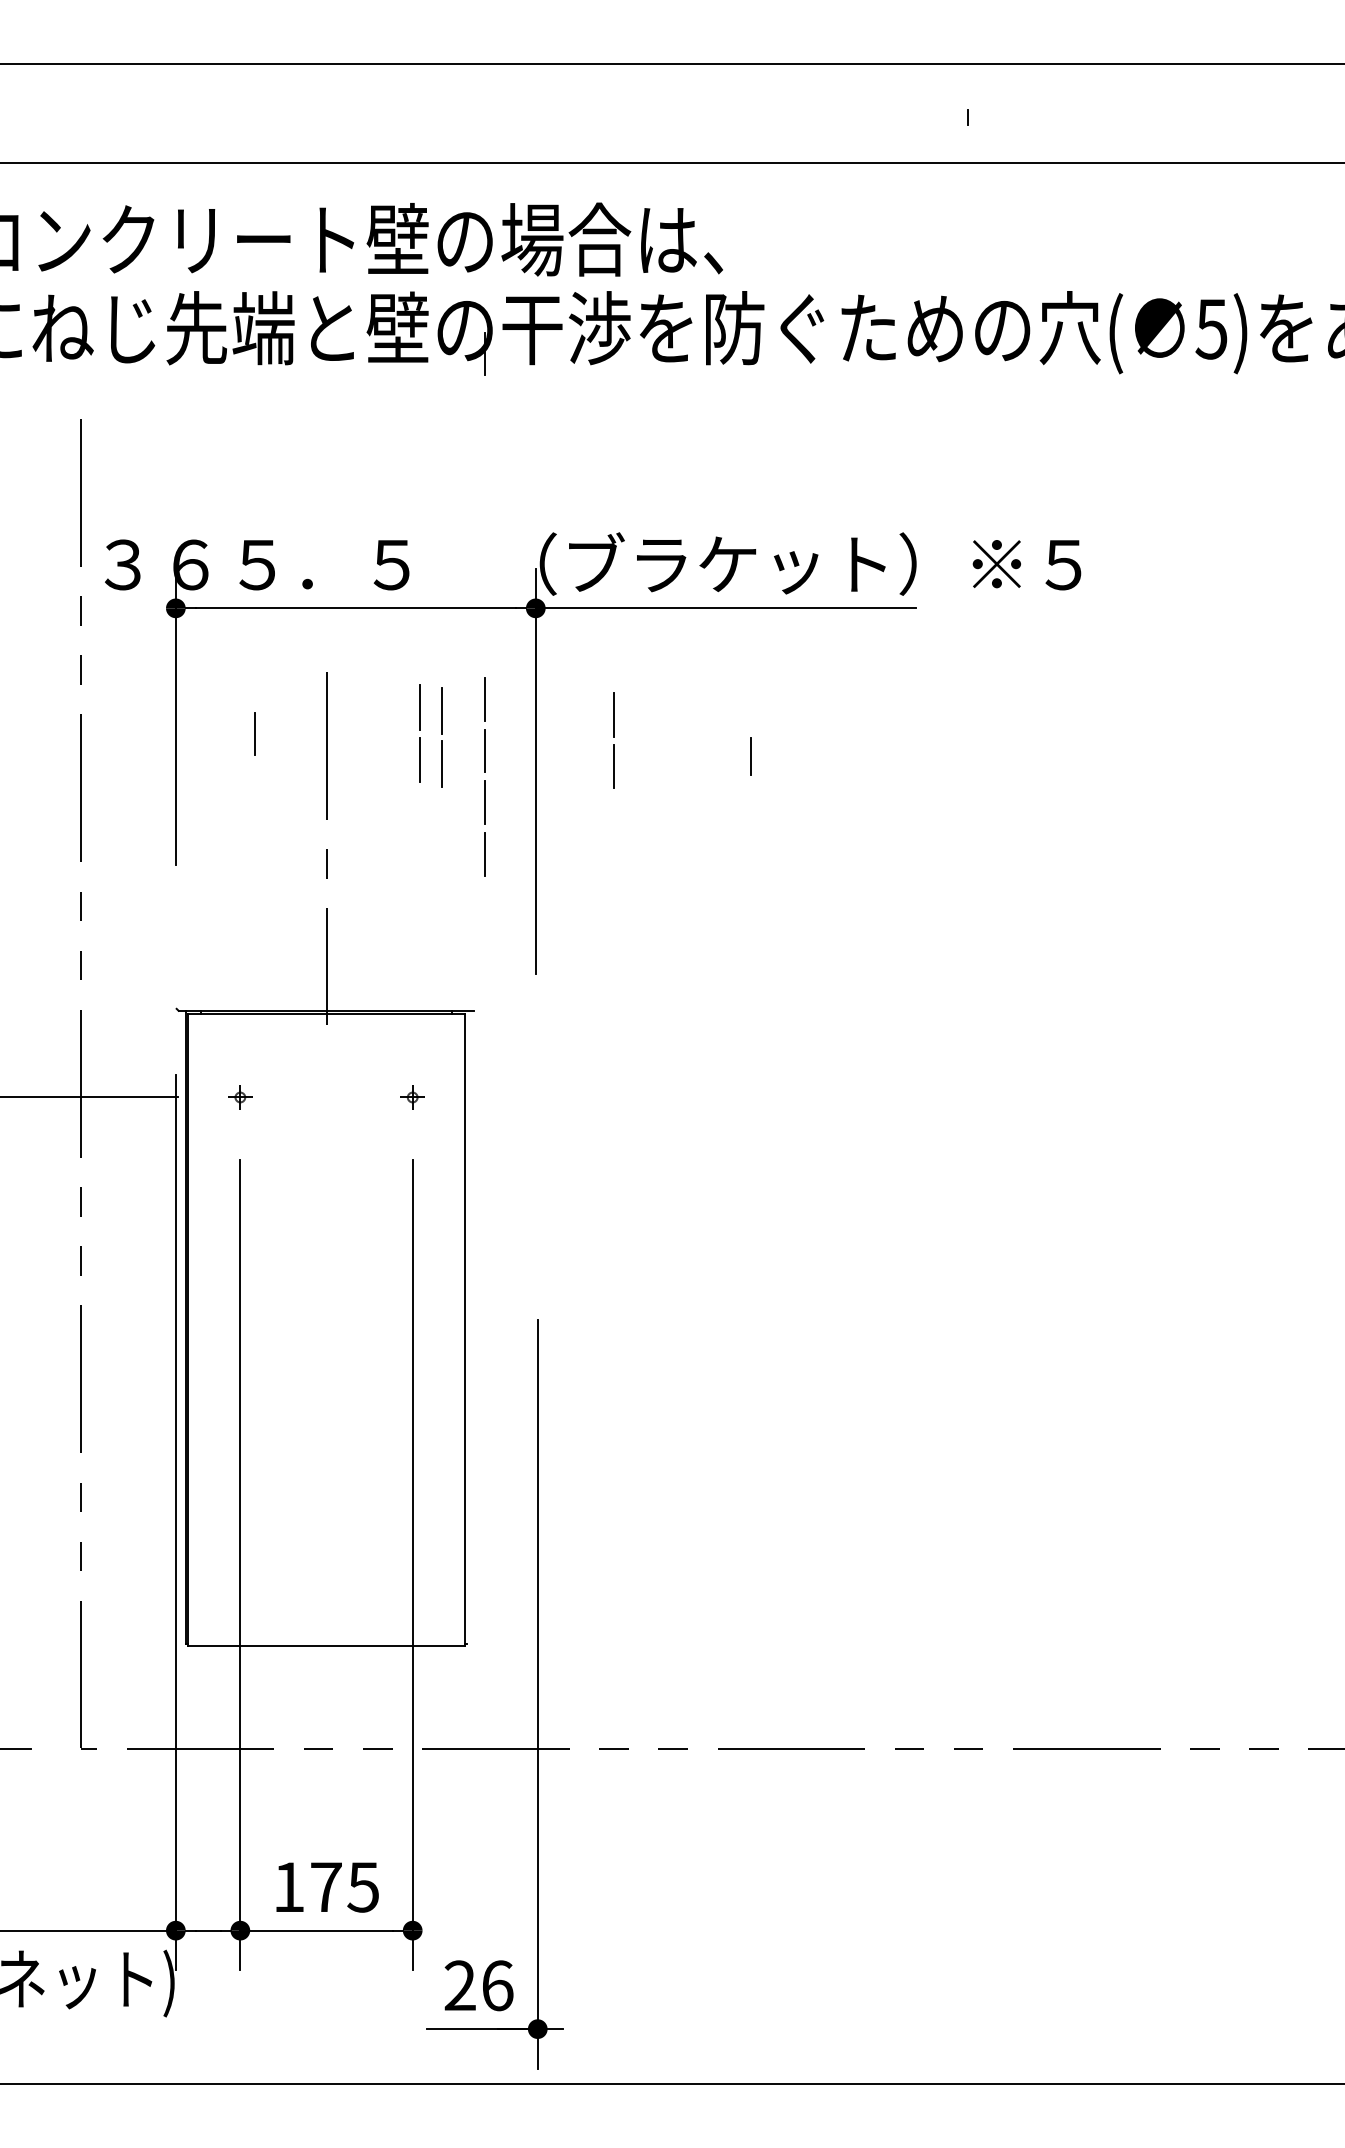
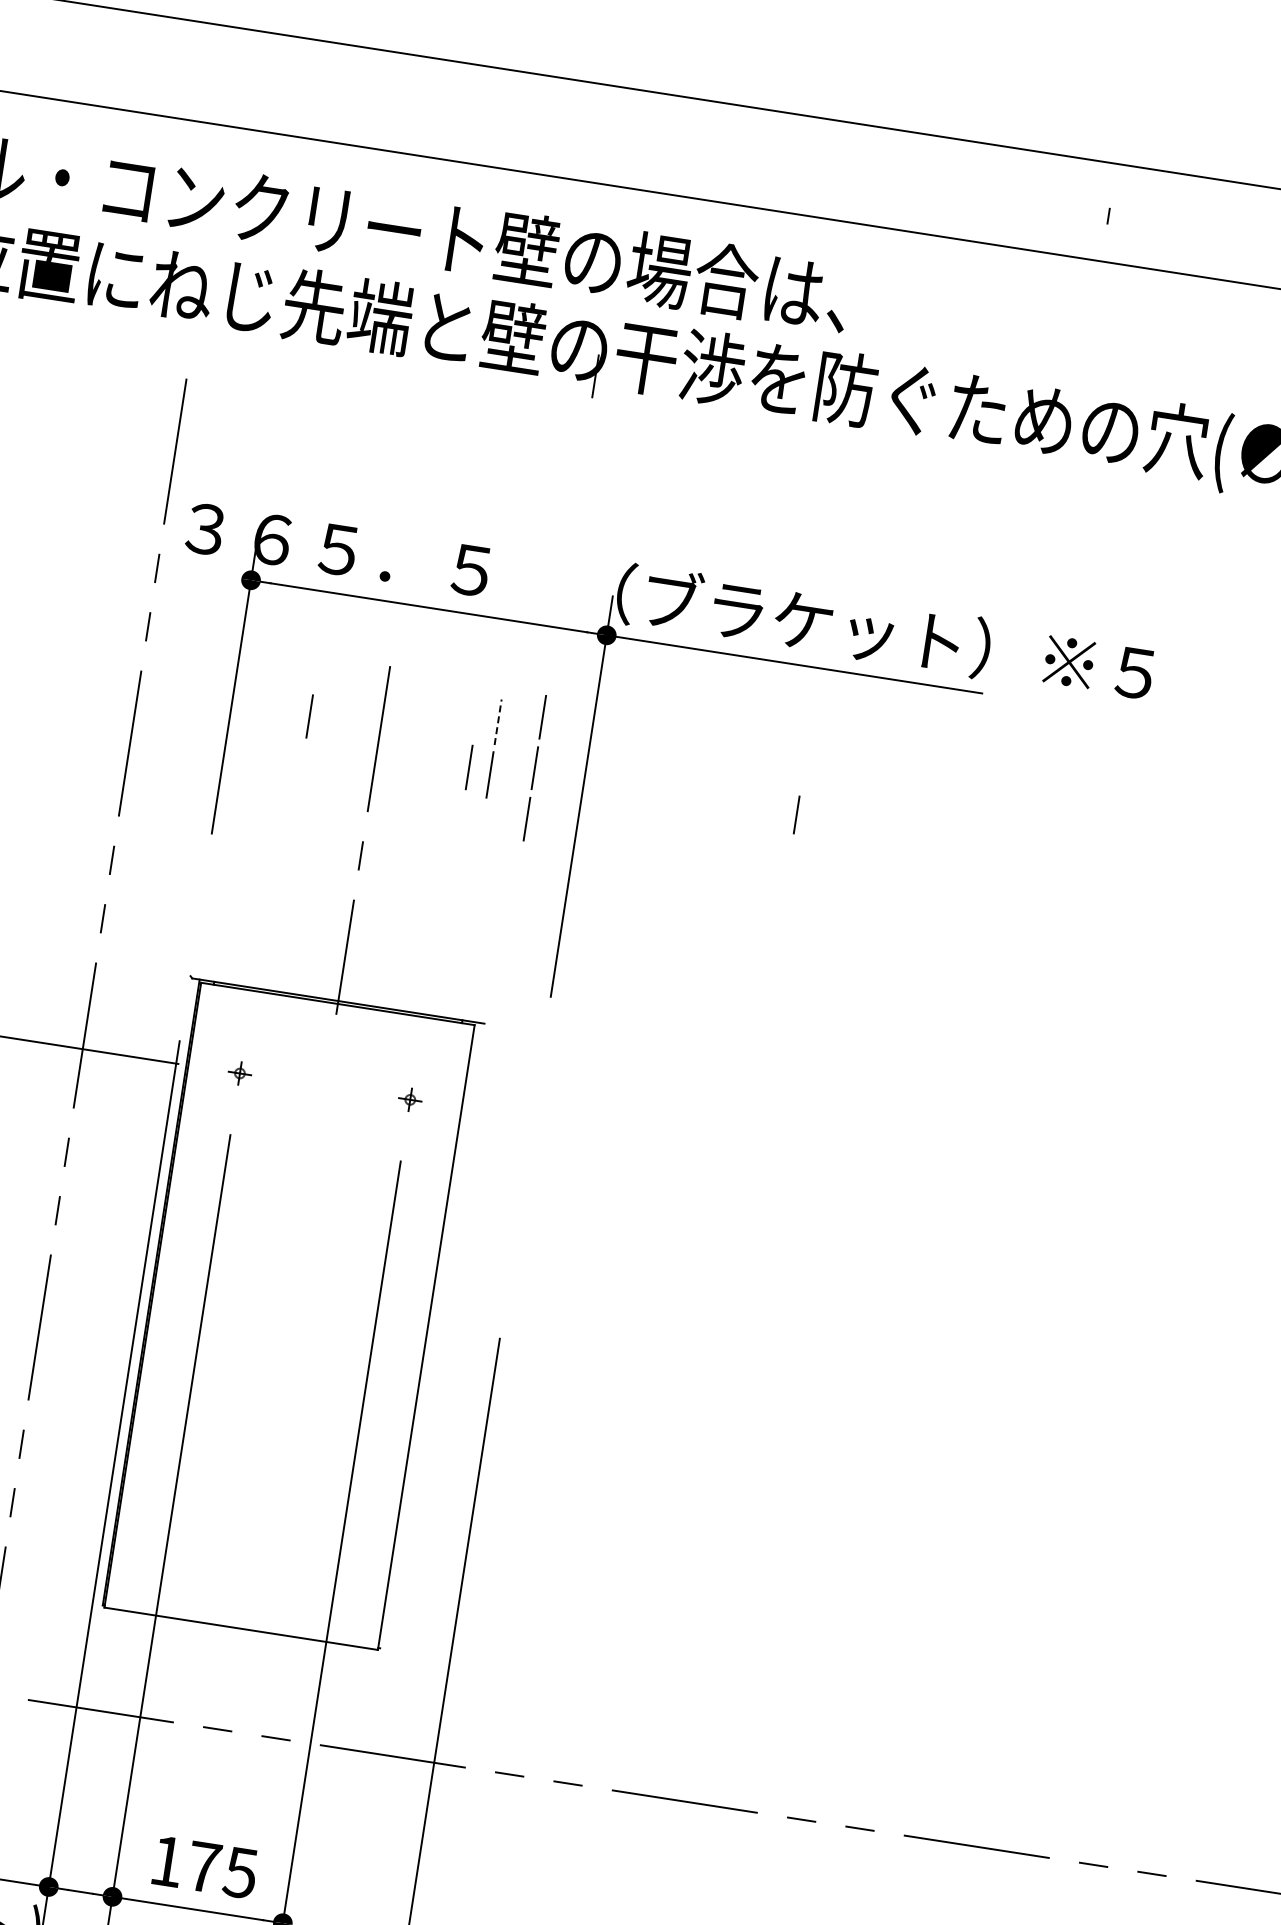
line: (420, 707) -> (477, 715), removed
line: (441, 710) -> (497, 721), solid -> dashed
line: (613, 737) -> (663, 774), removed
line: (484, 854) -> (518, 870), removed

